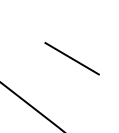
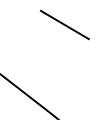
line: (71, 58) -> (64, 24), moved

